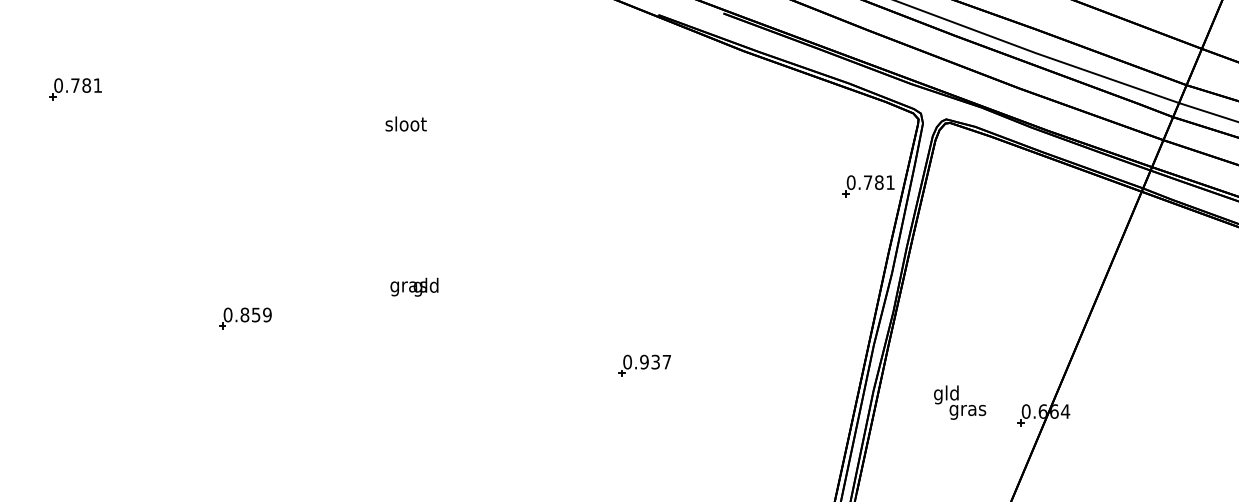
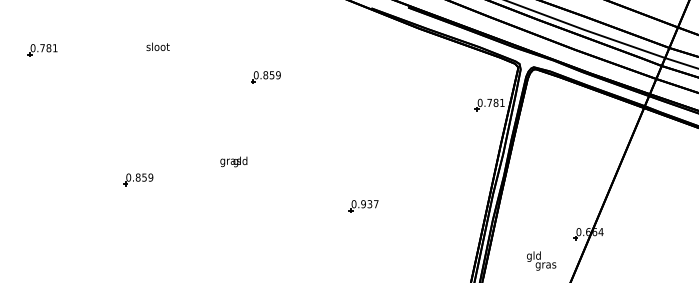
text: (404, 123) -> (157, 46), moved
part: (470, 137) -> (265, 77), added
text: (959, 401) -> (541, 260), moved

